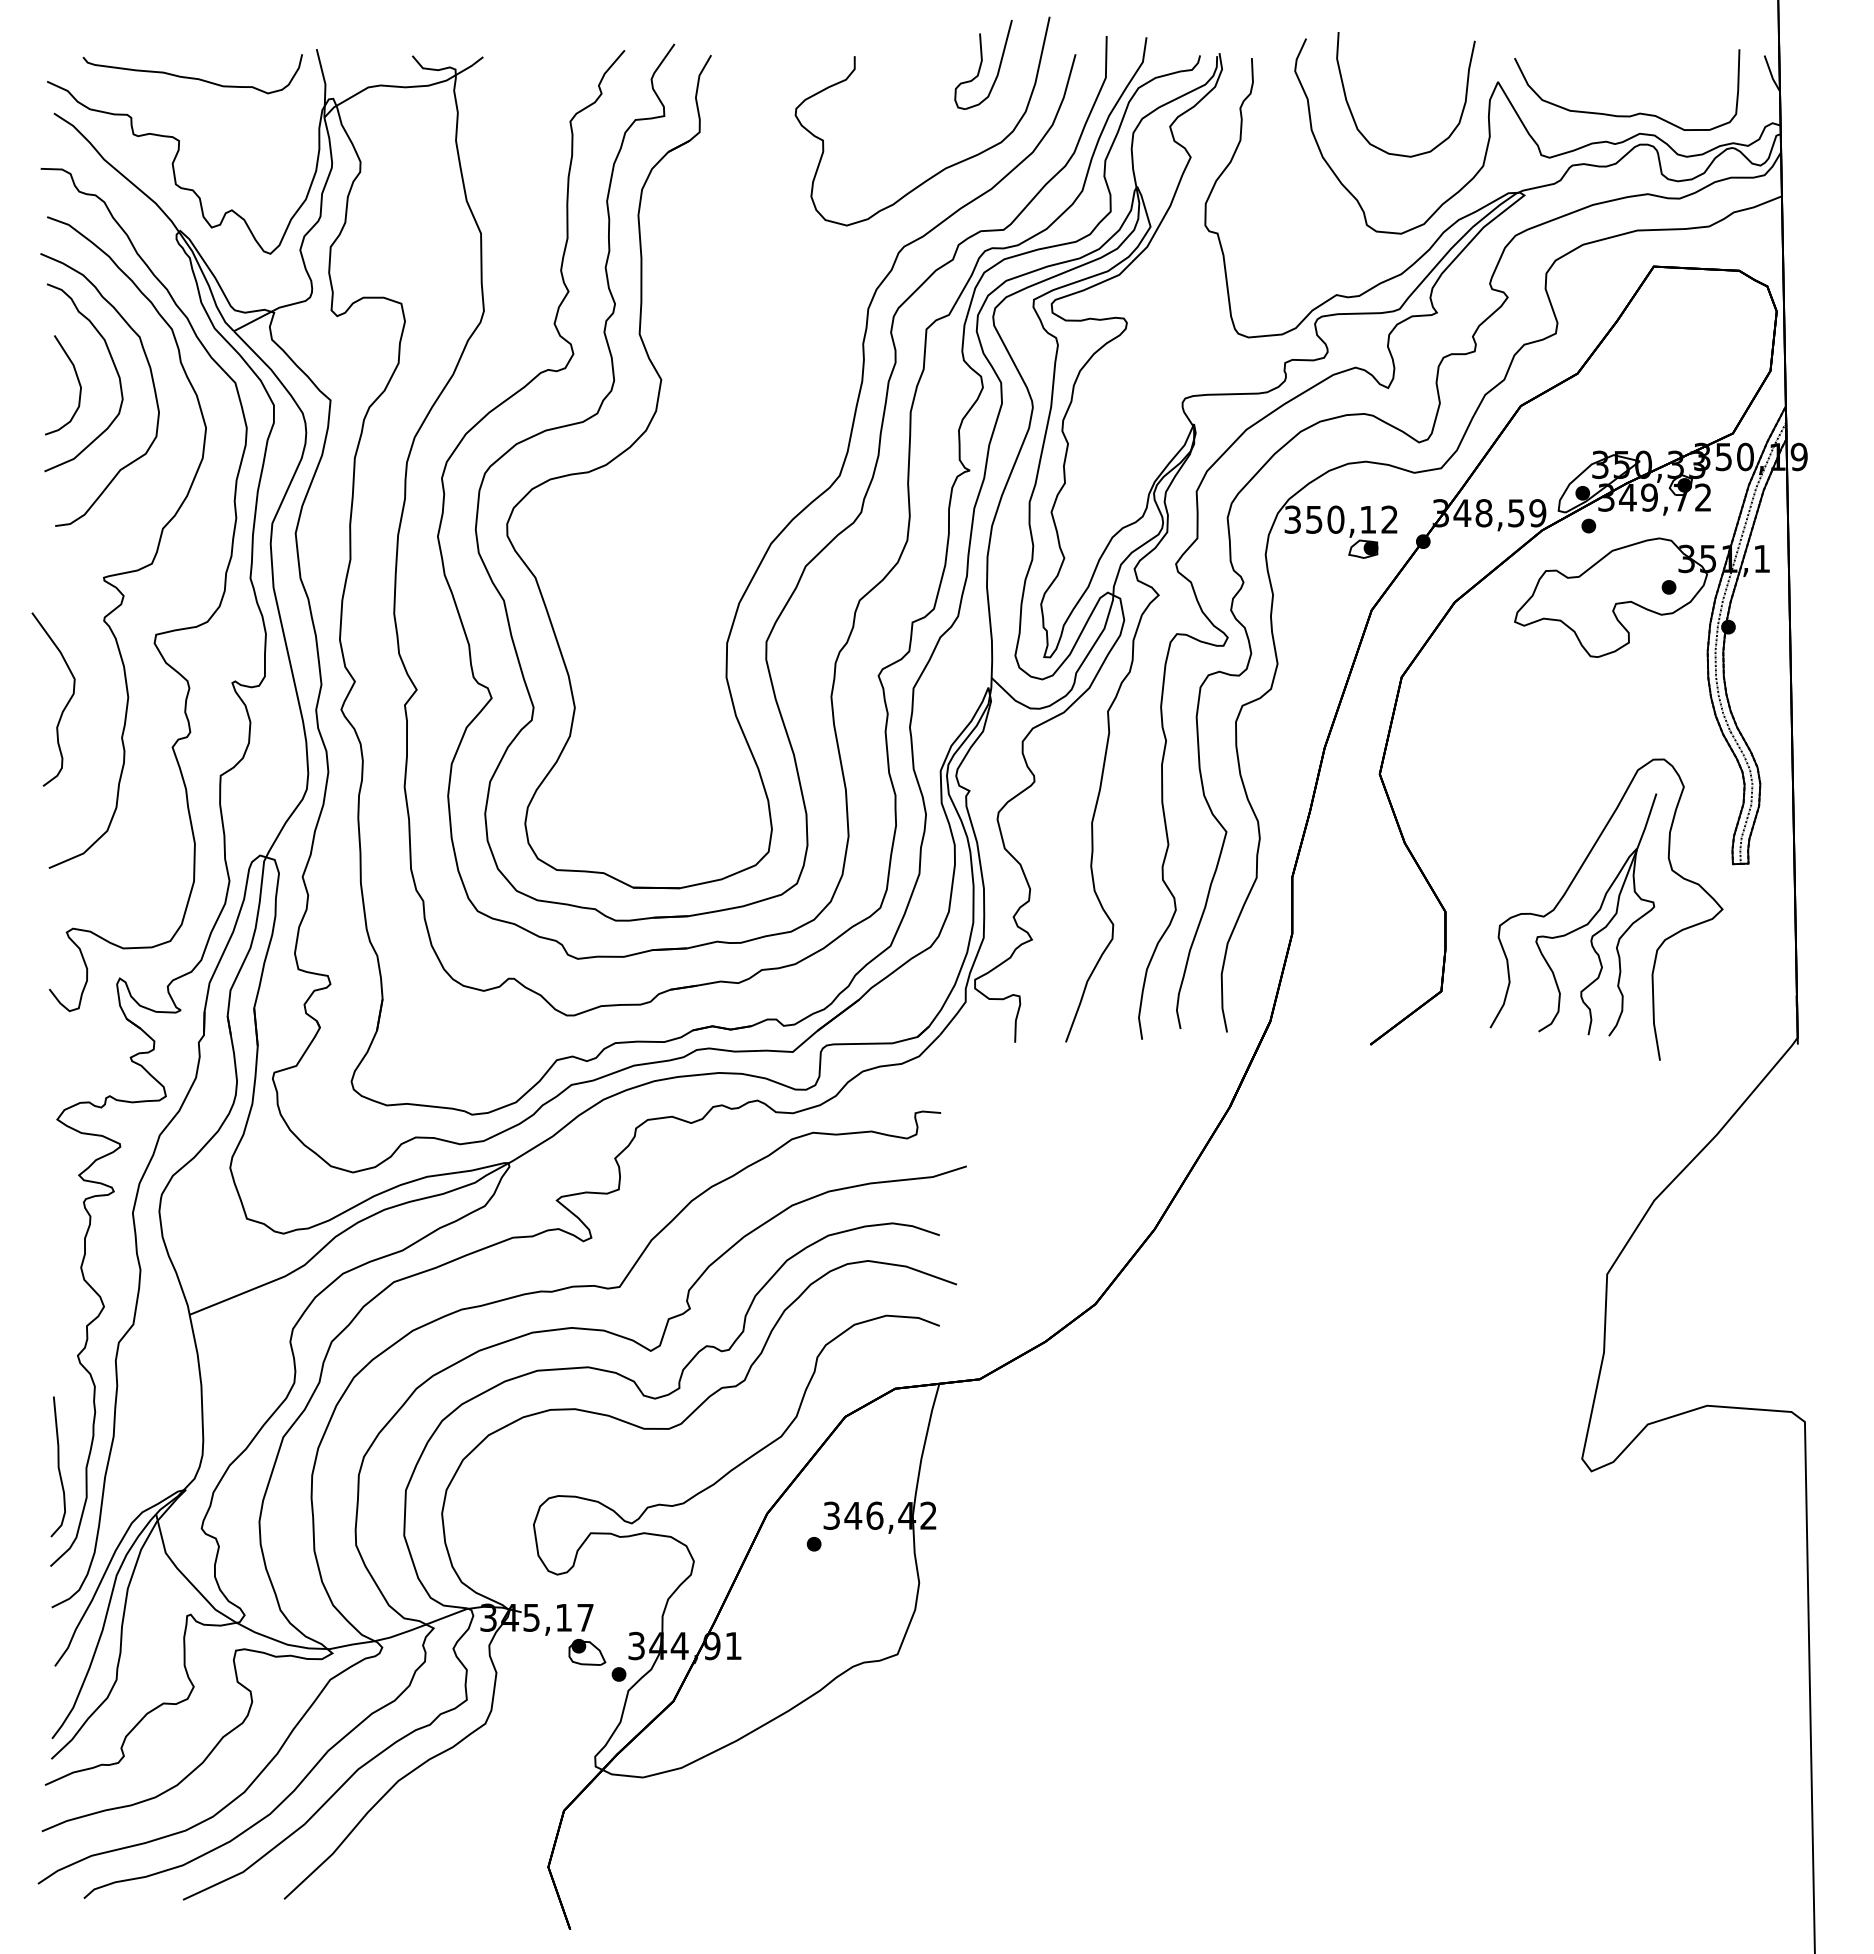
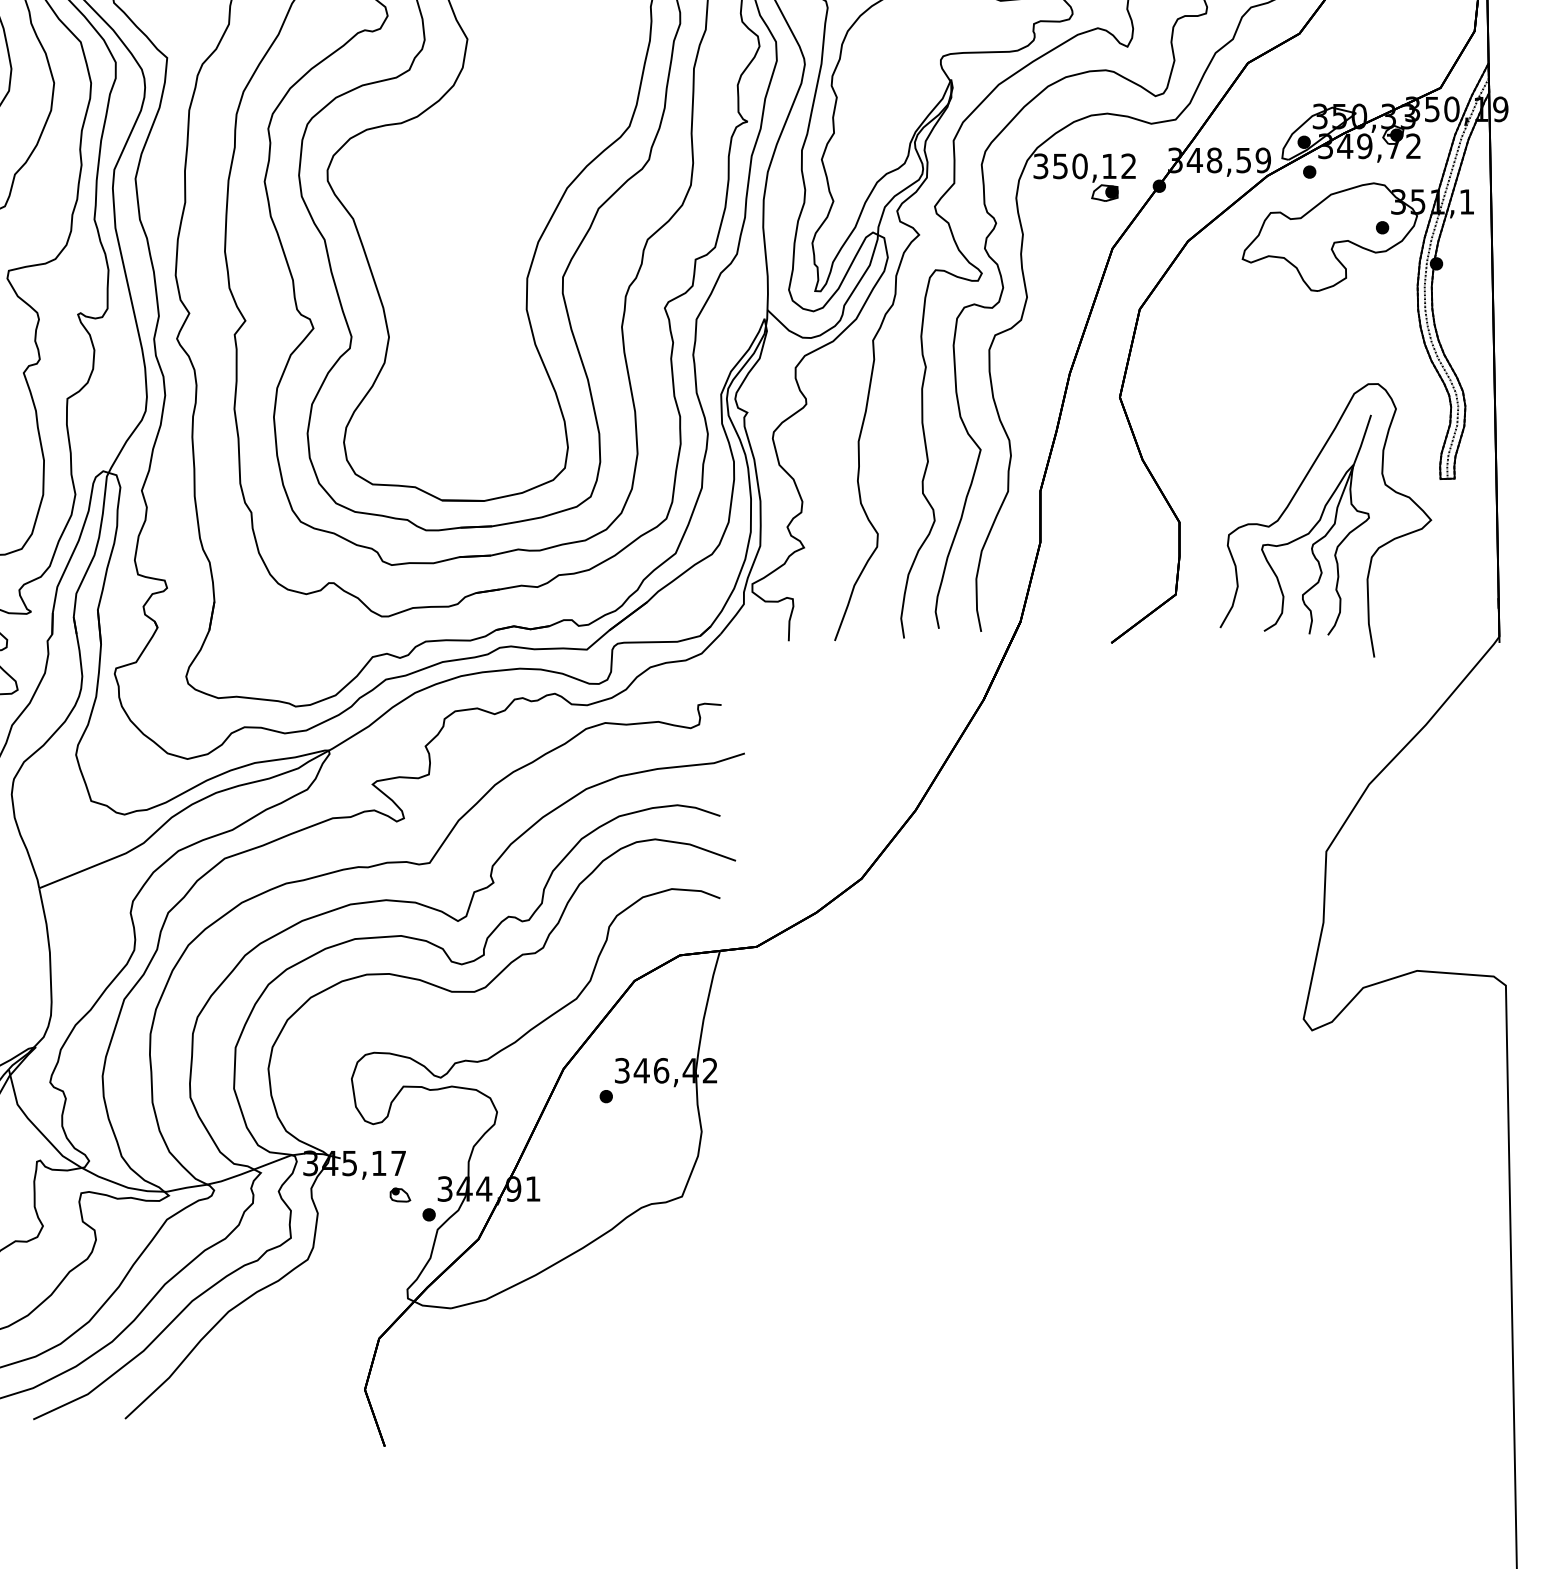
part: (587, 1652) -> (400, 1194), size x0.6

